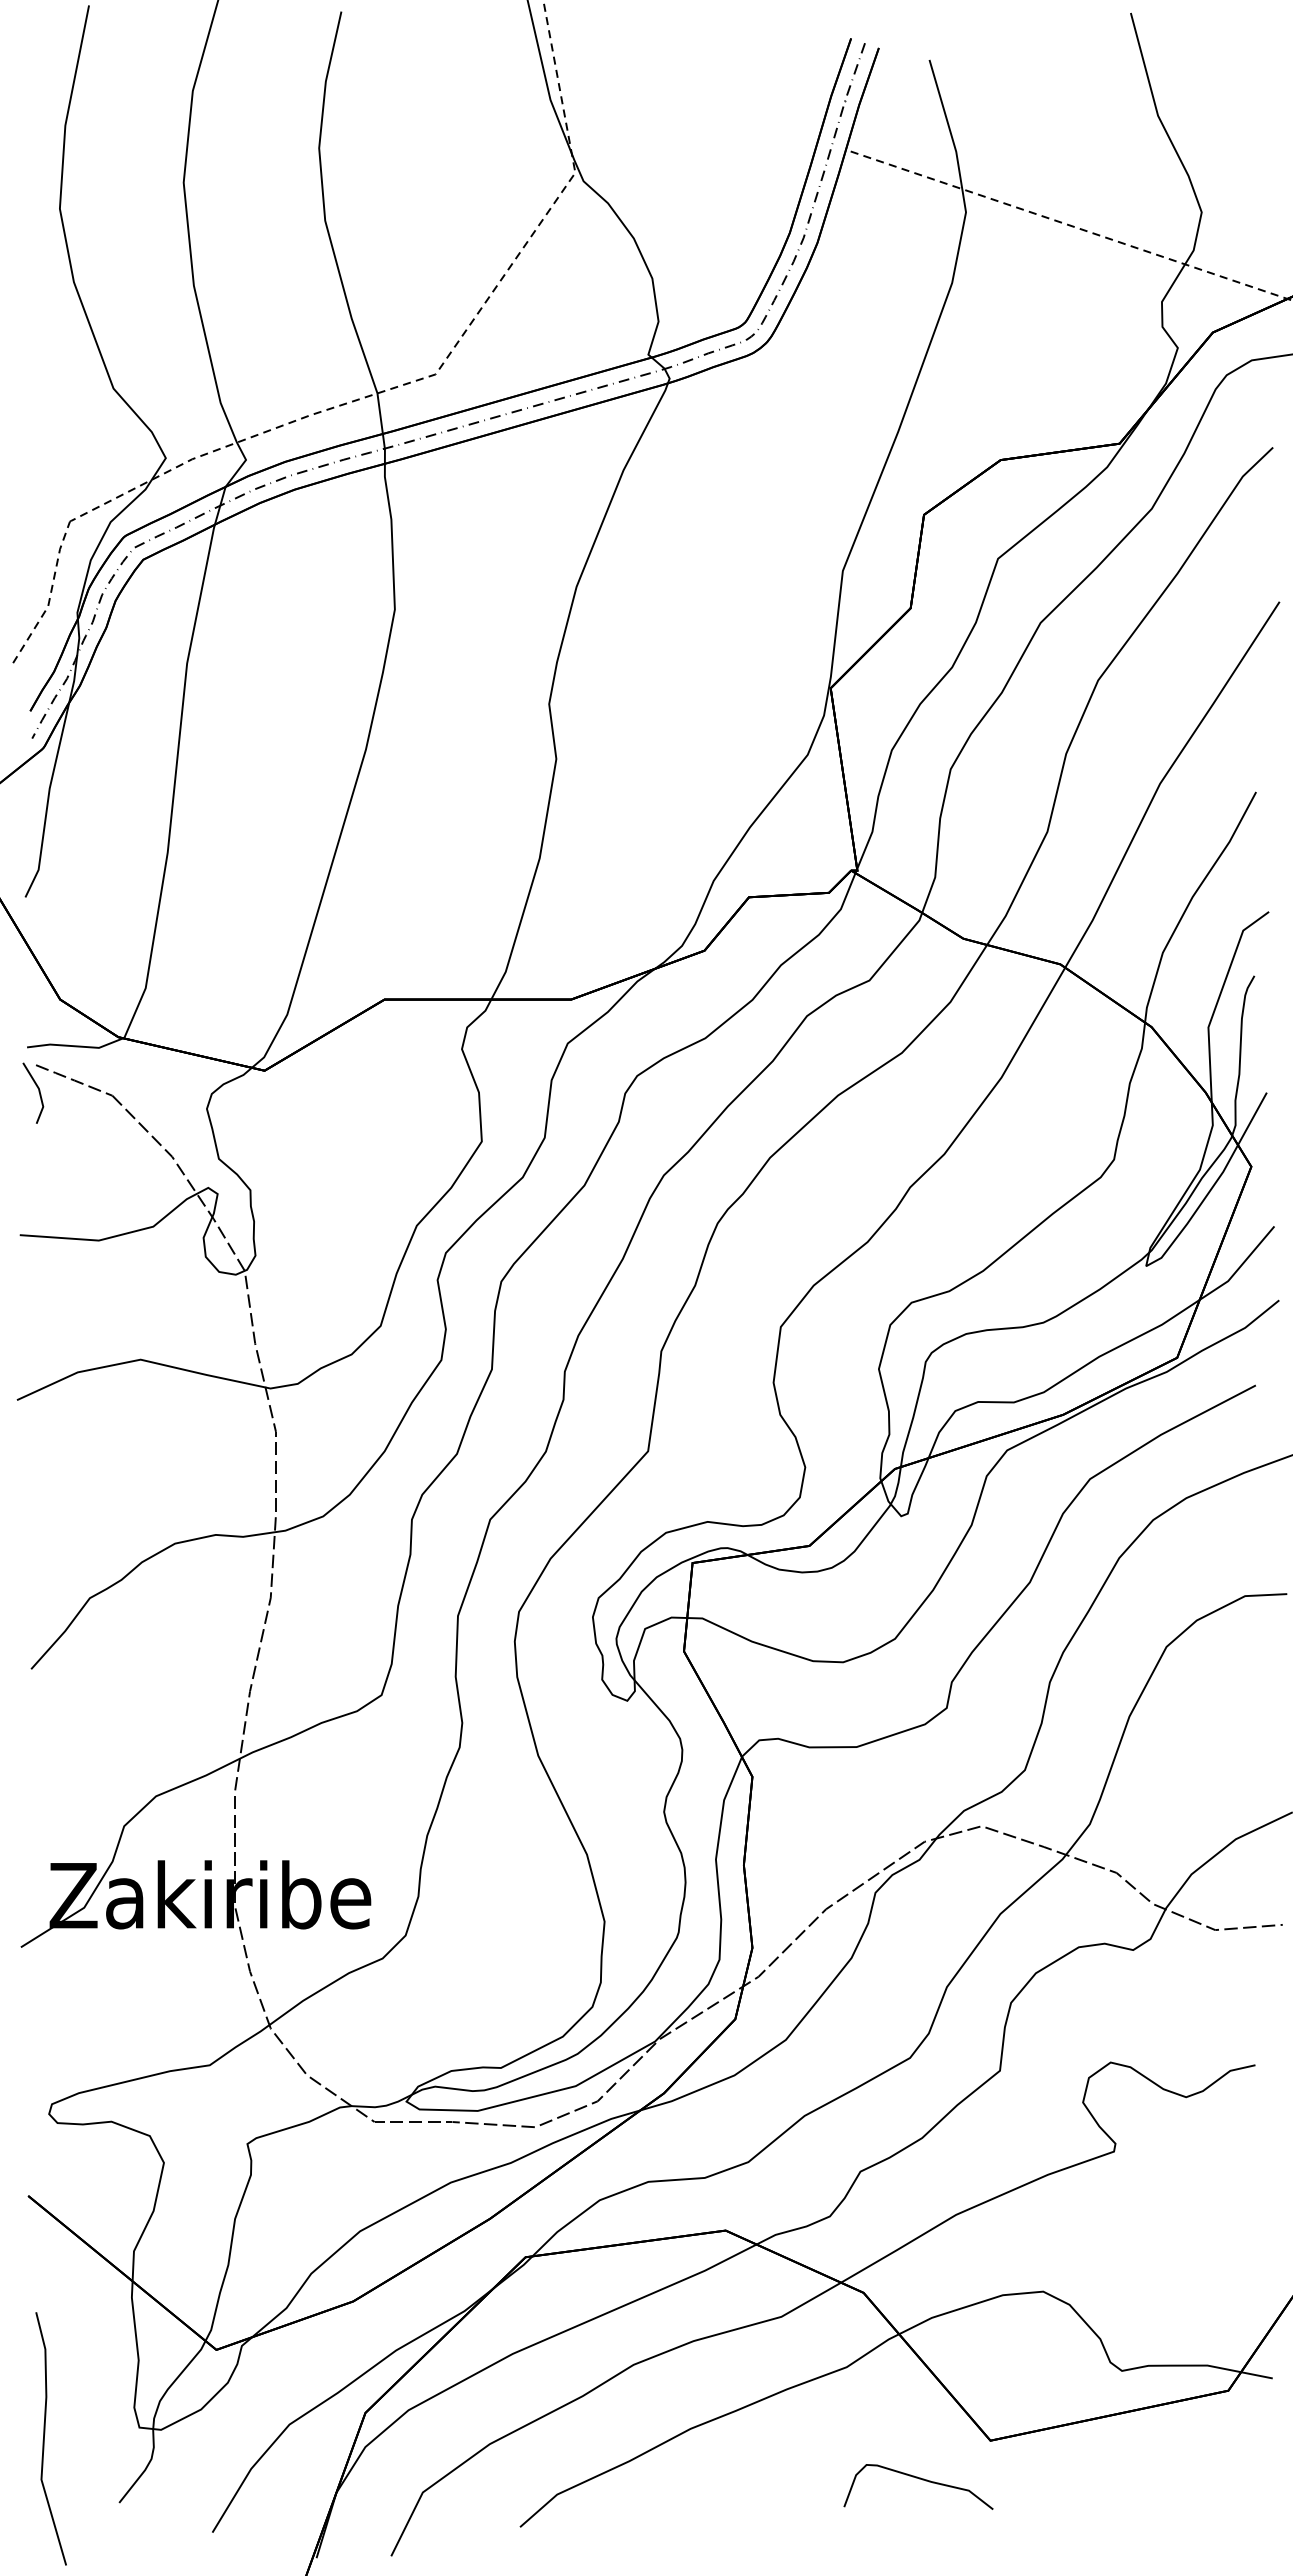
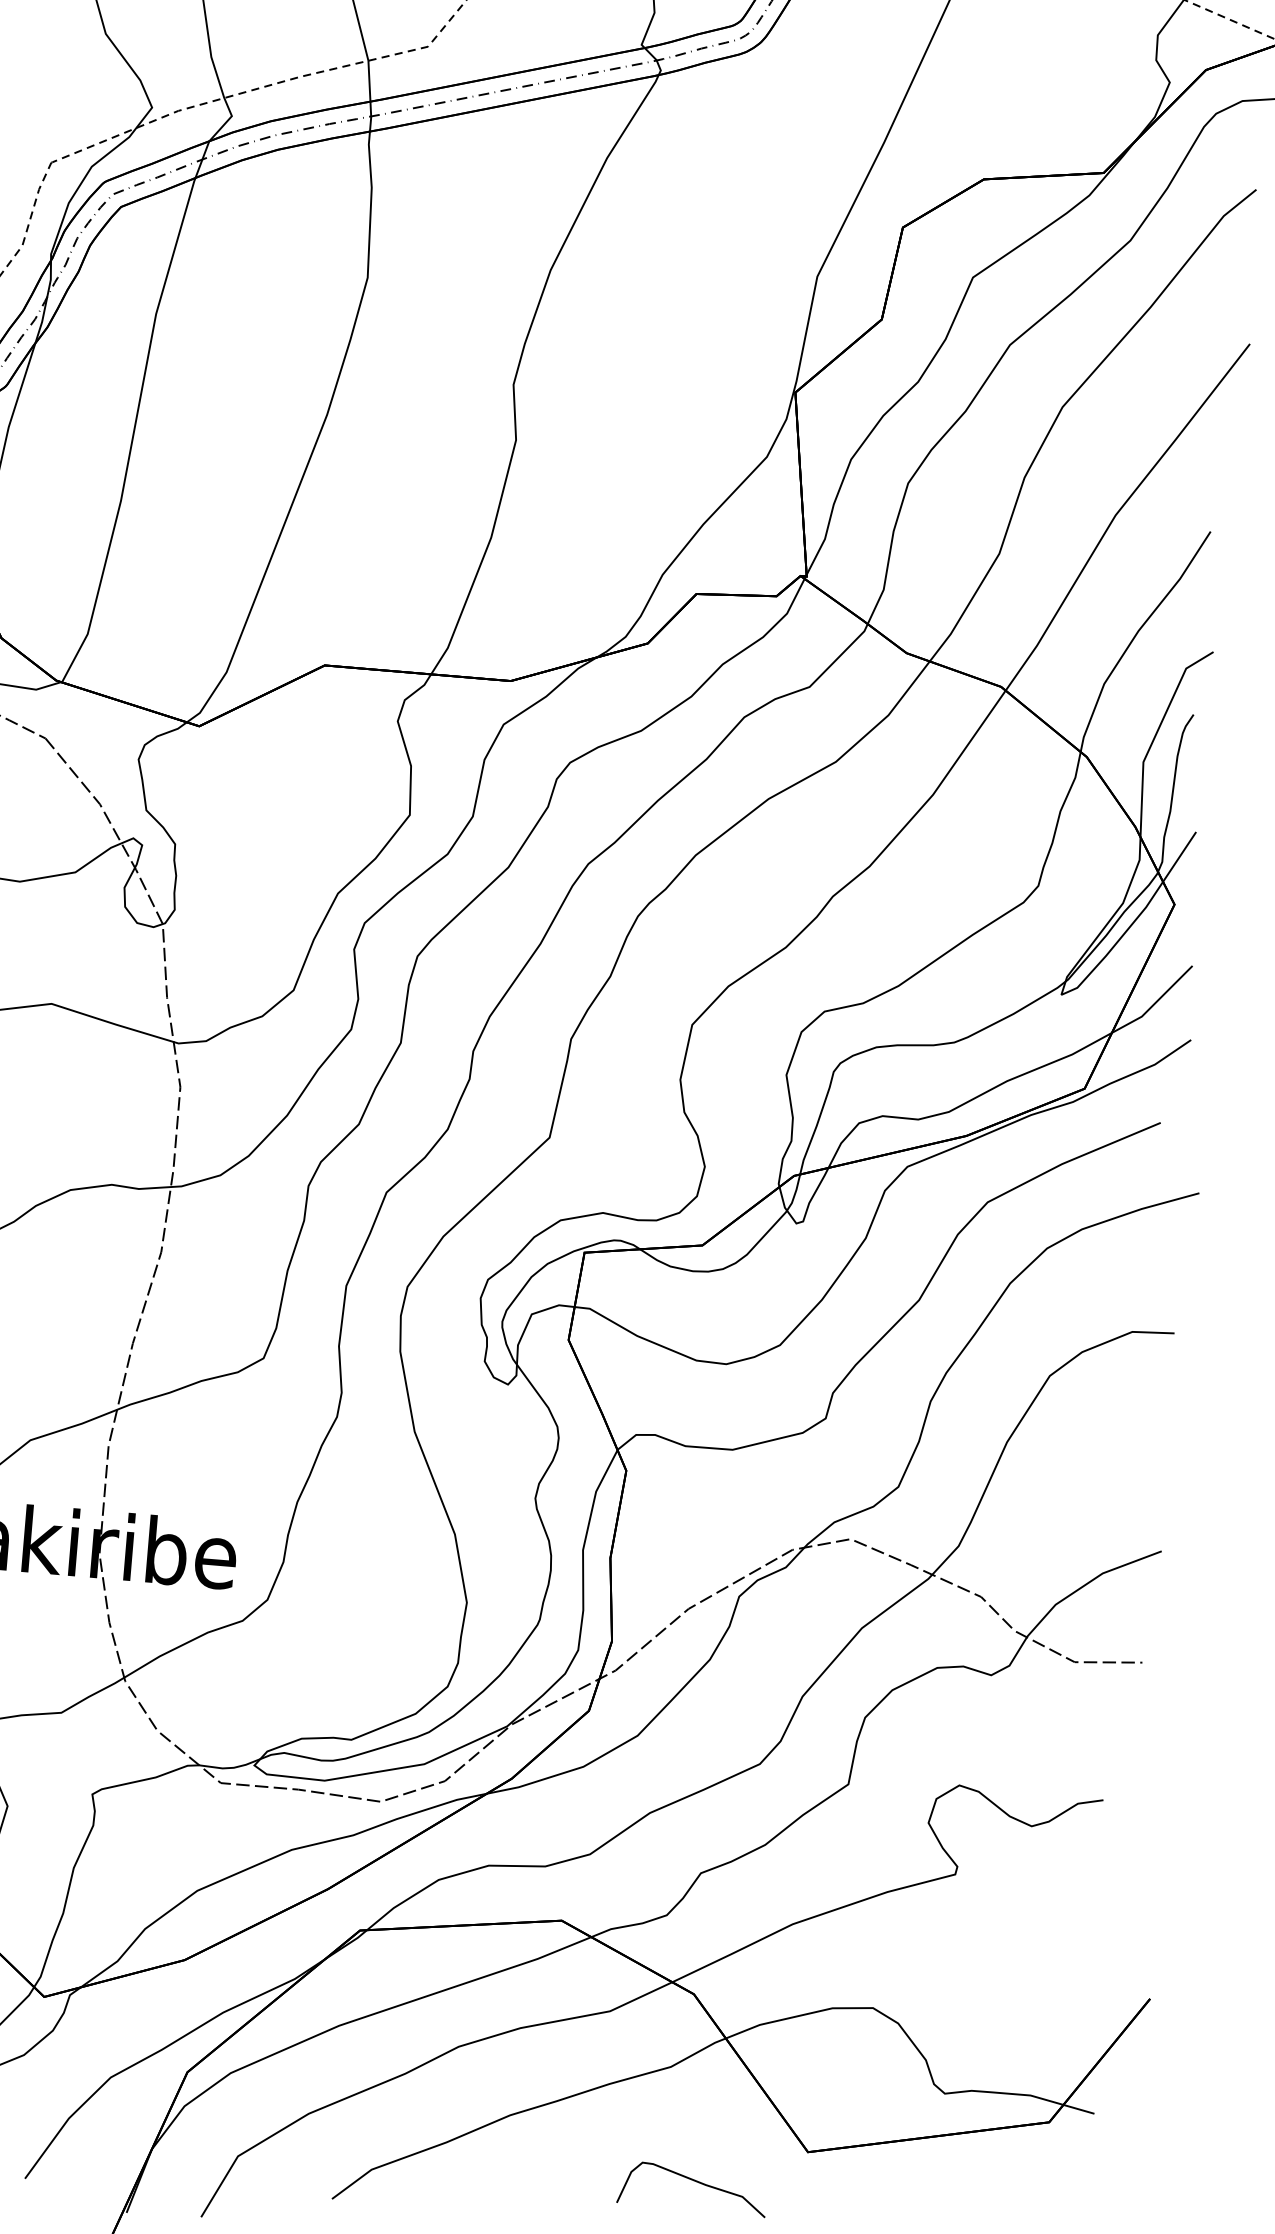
curve: (919, 2479) -> (694, 2181), moved

